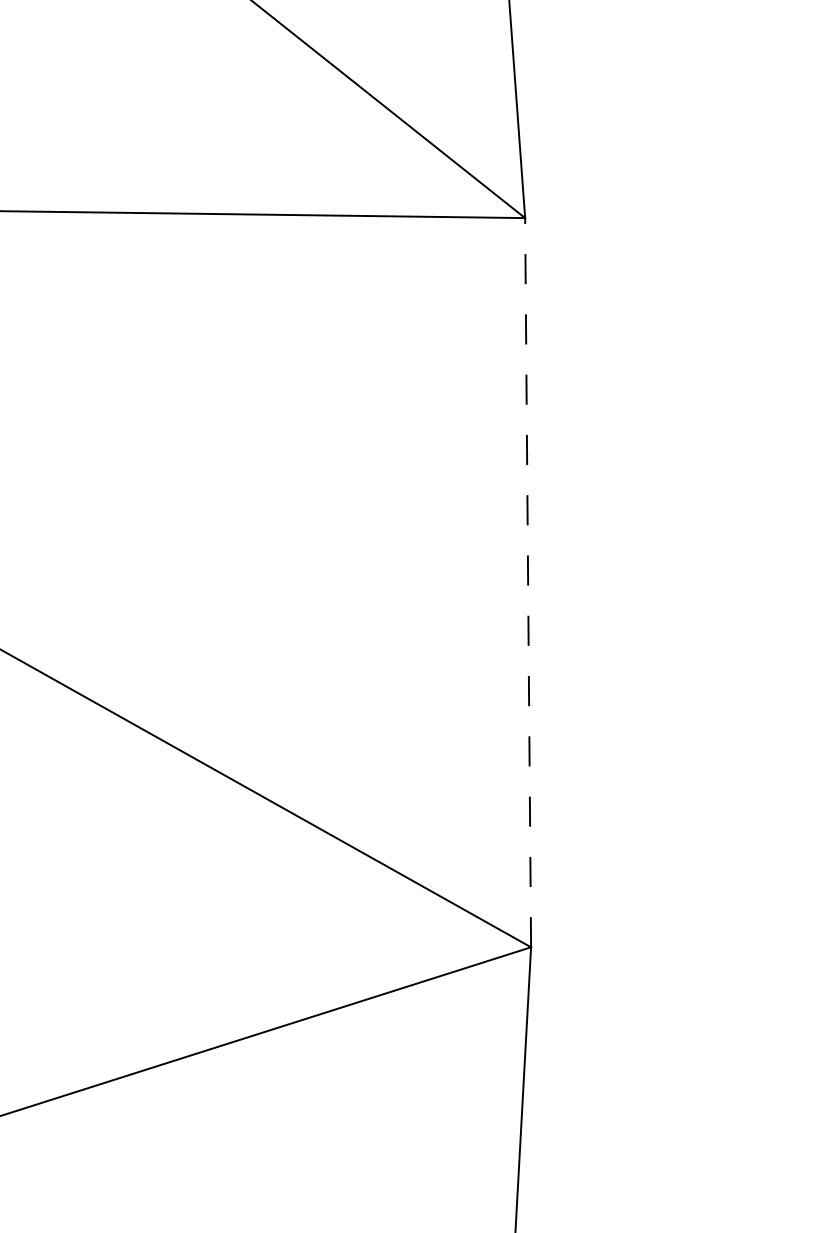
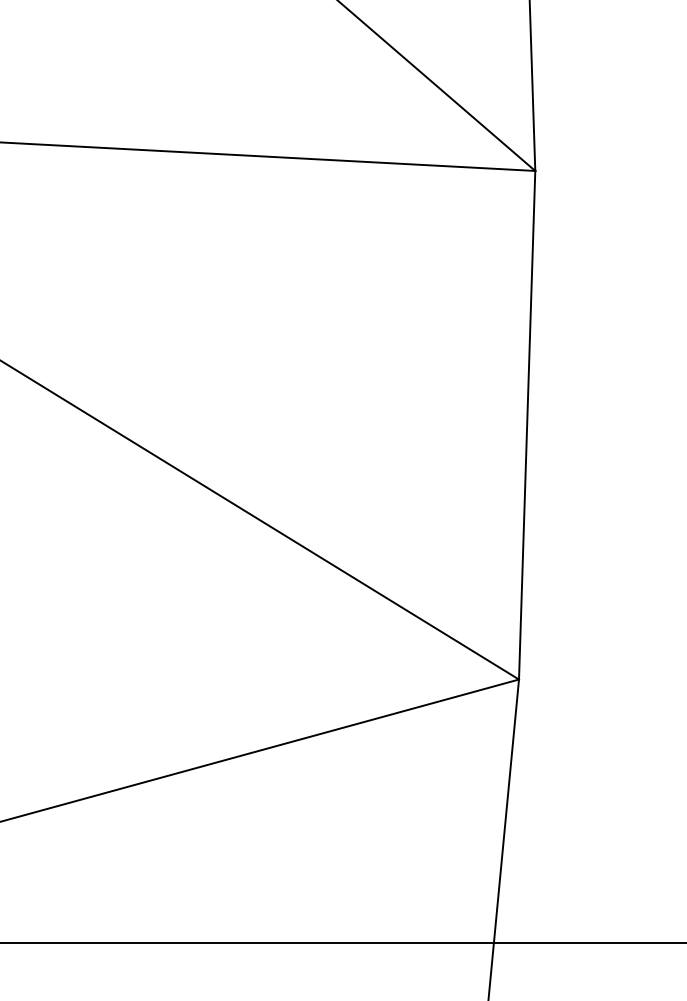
line: (528, 581) -> (527, 424), dashed -> solid

